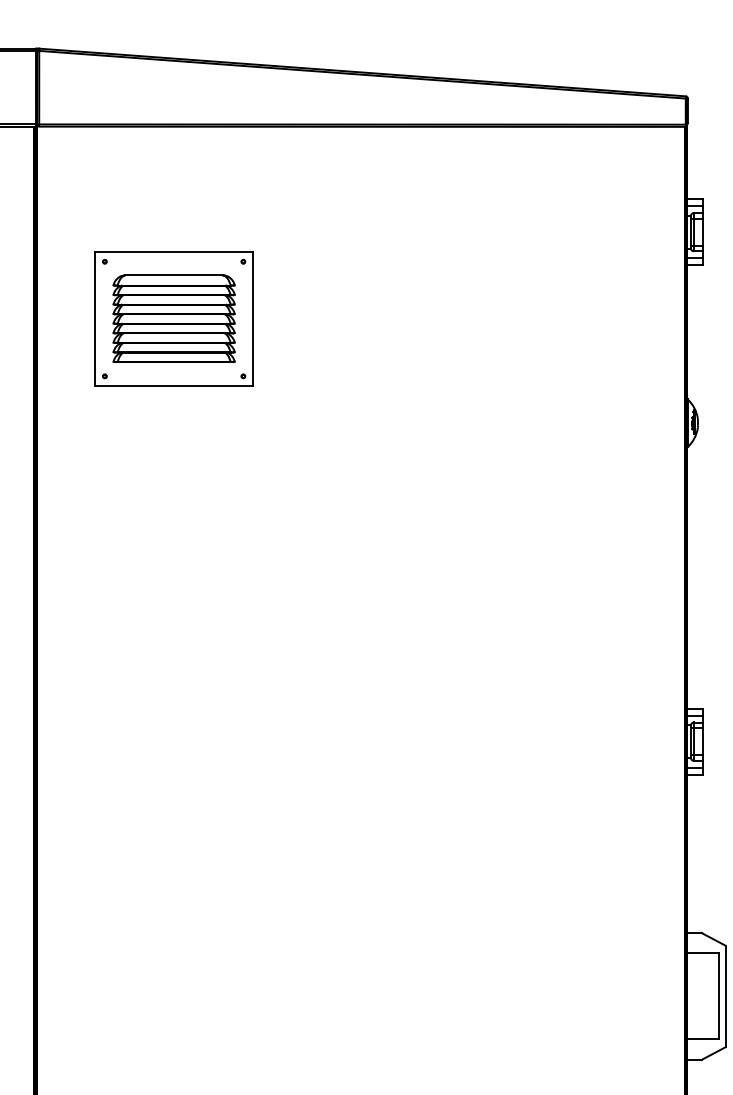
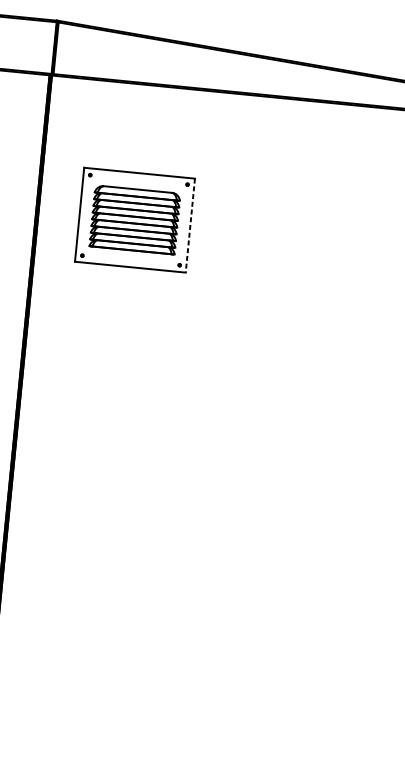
line: (252, 319) -> (190, 225), solid -> dashed

